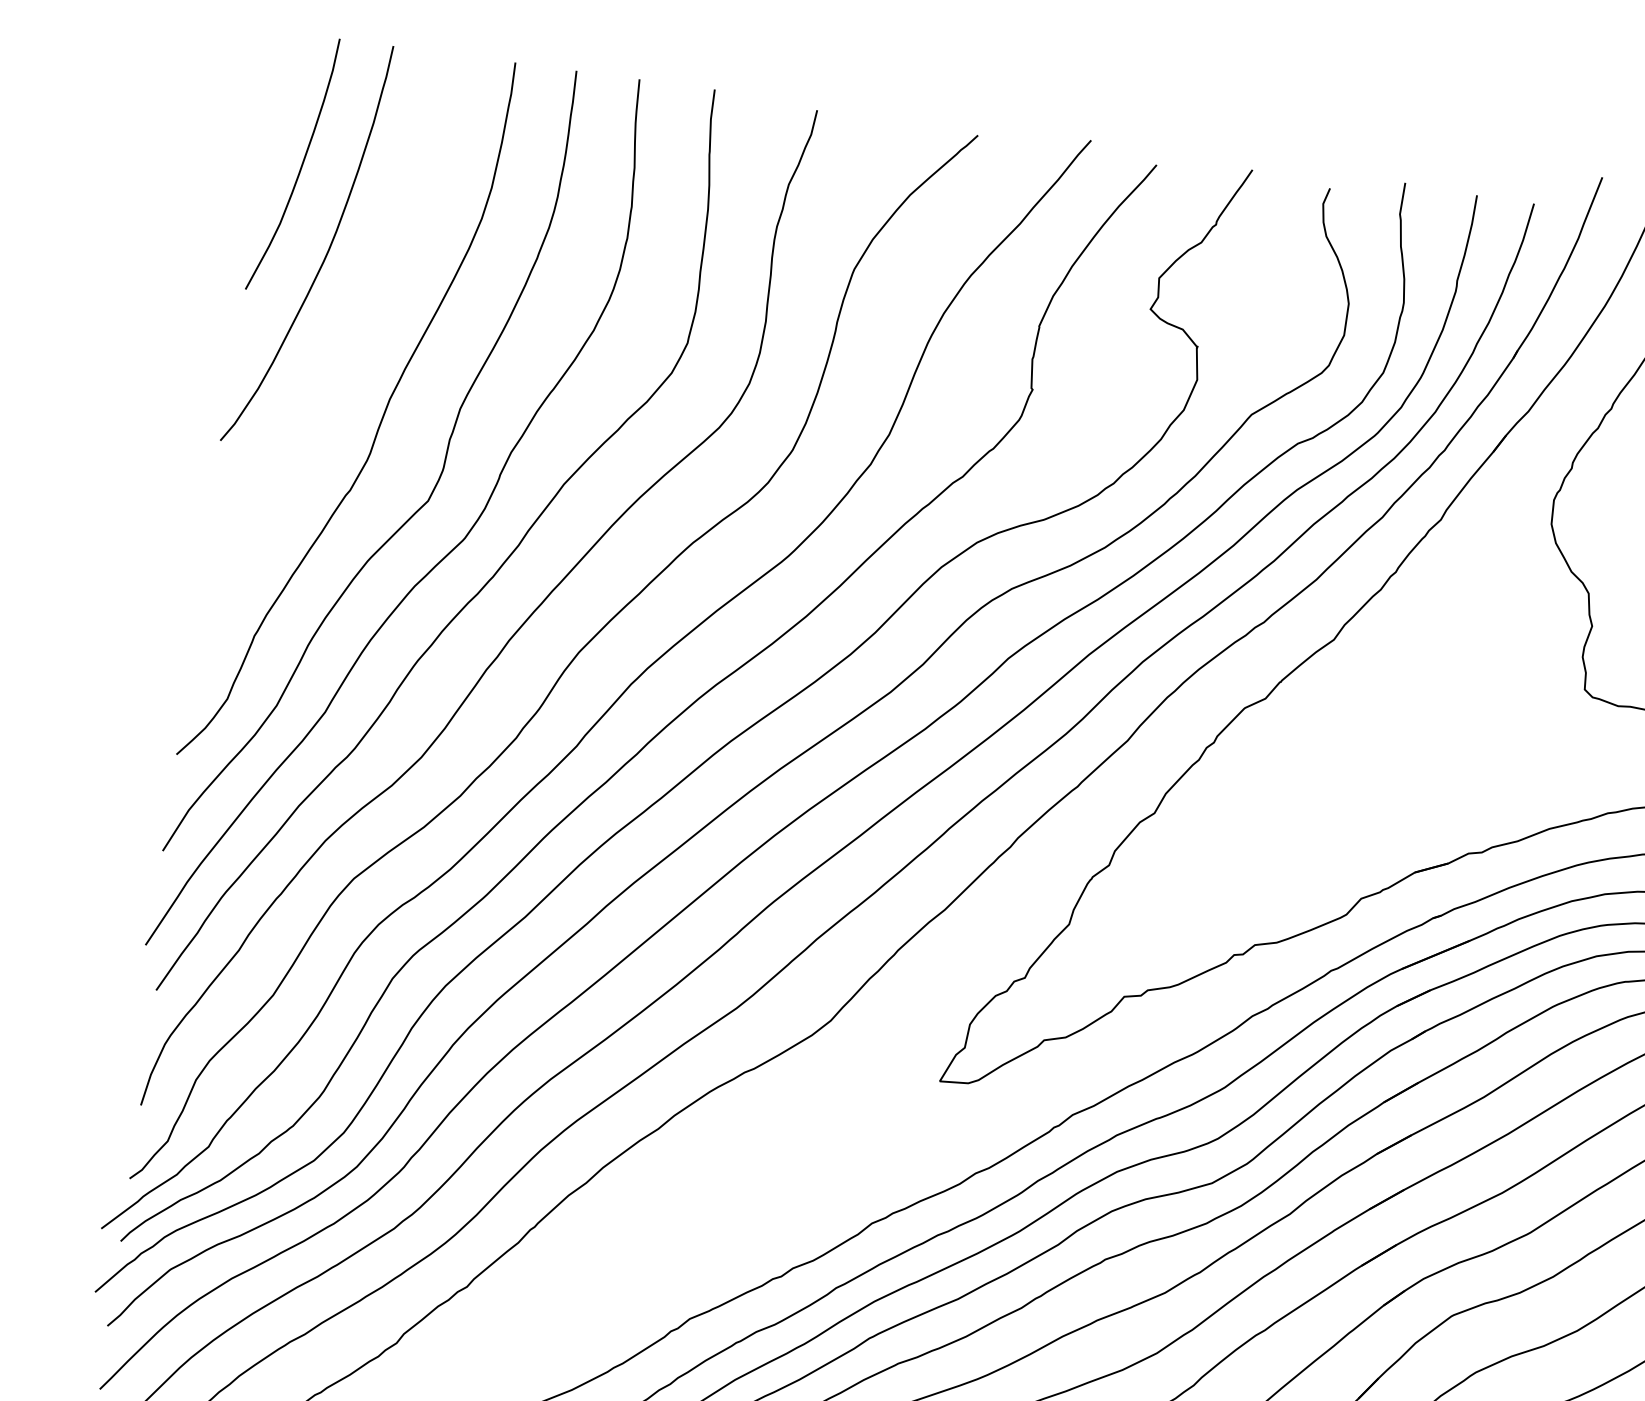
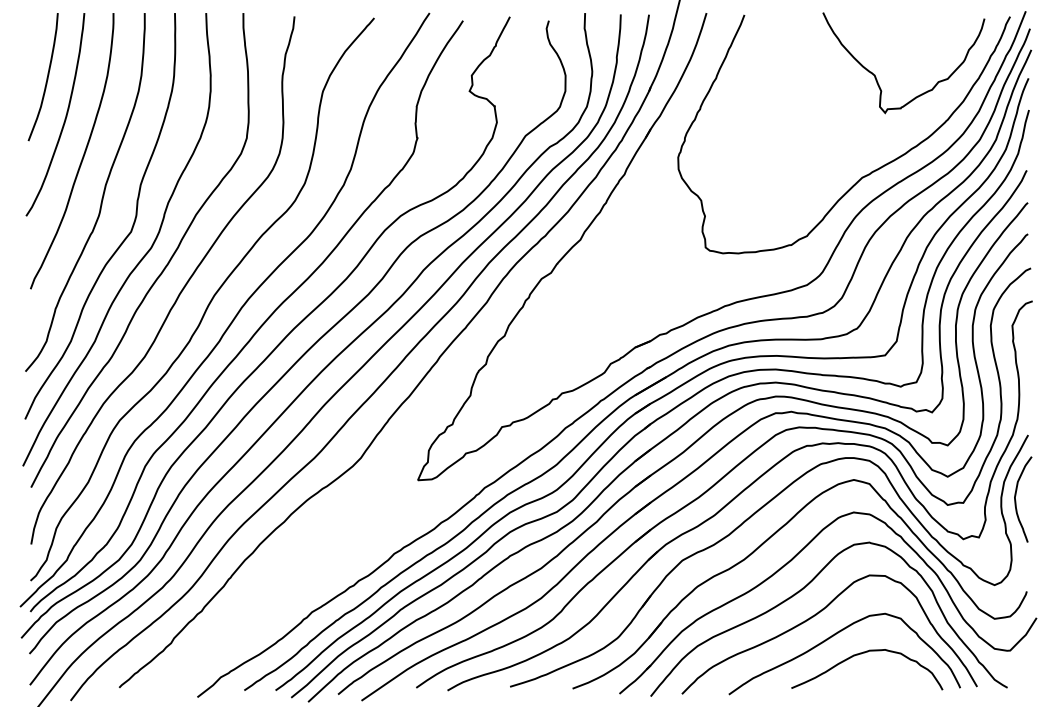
curve: (353, 329) -> (83, 153), added

